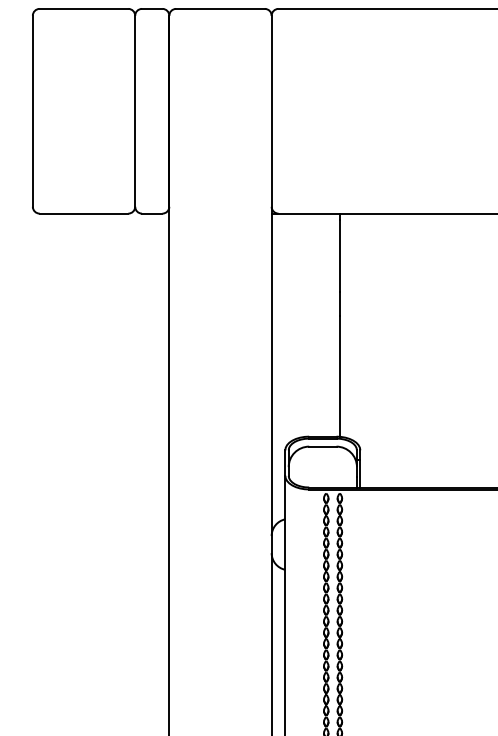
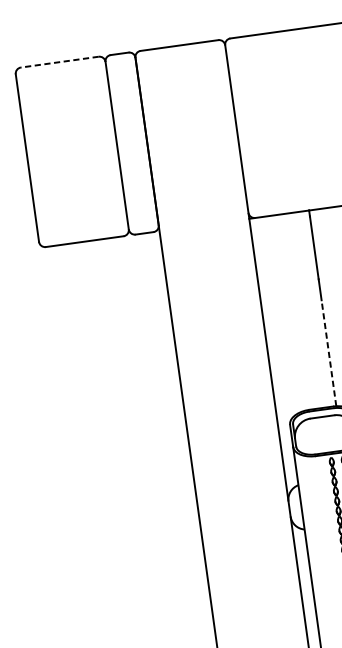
line: (83, 8) -> (59, 61), solid -> dashed
line: (339, 375) -> (328, 352), solid -> dashed

